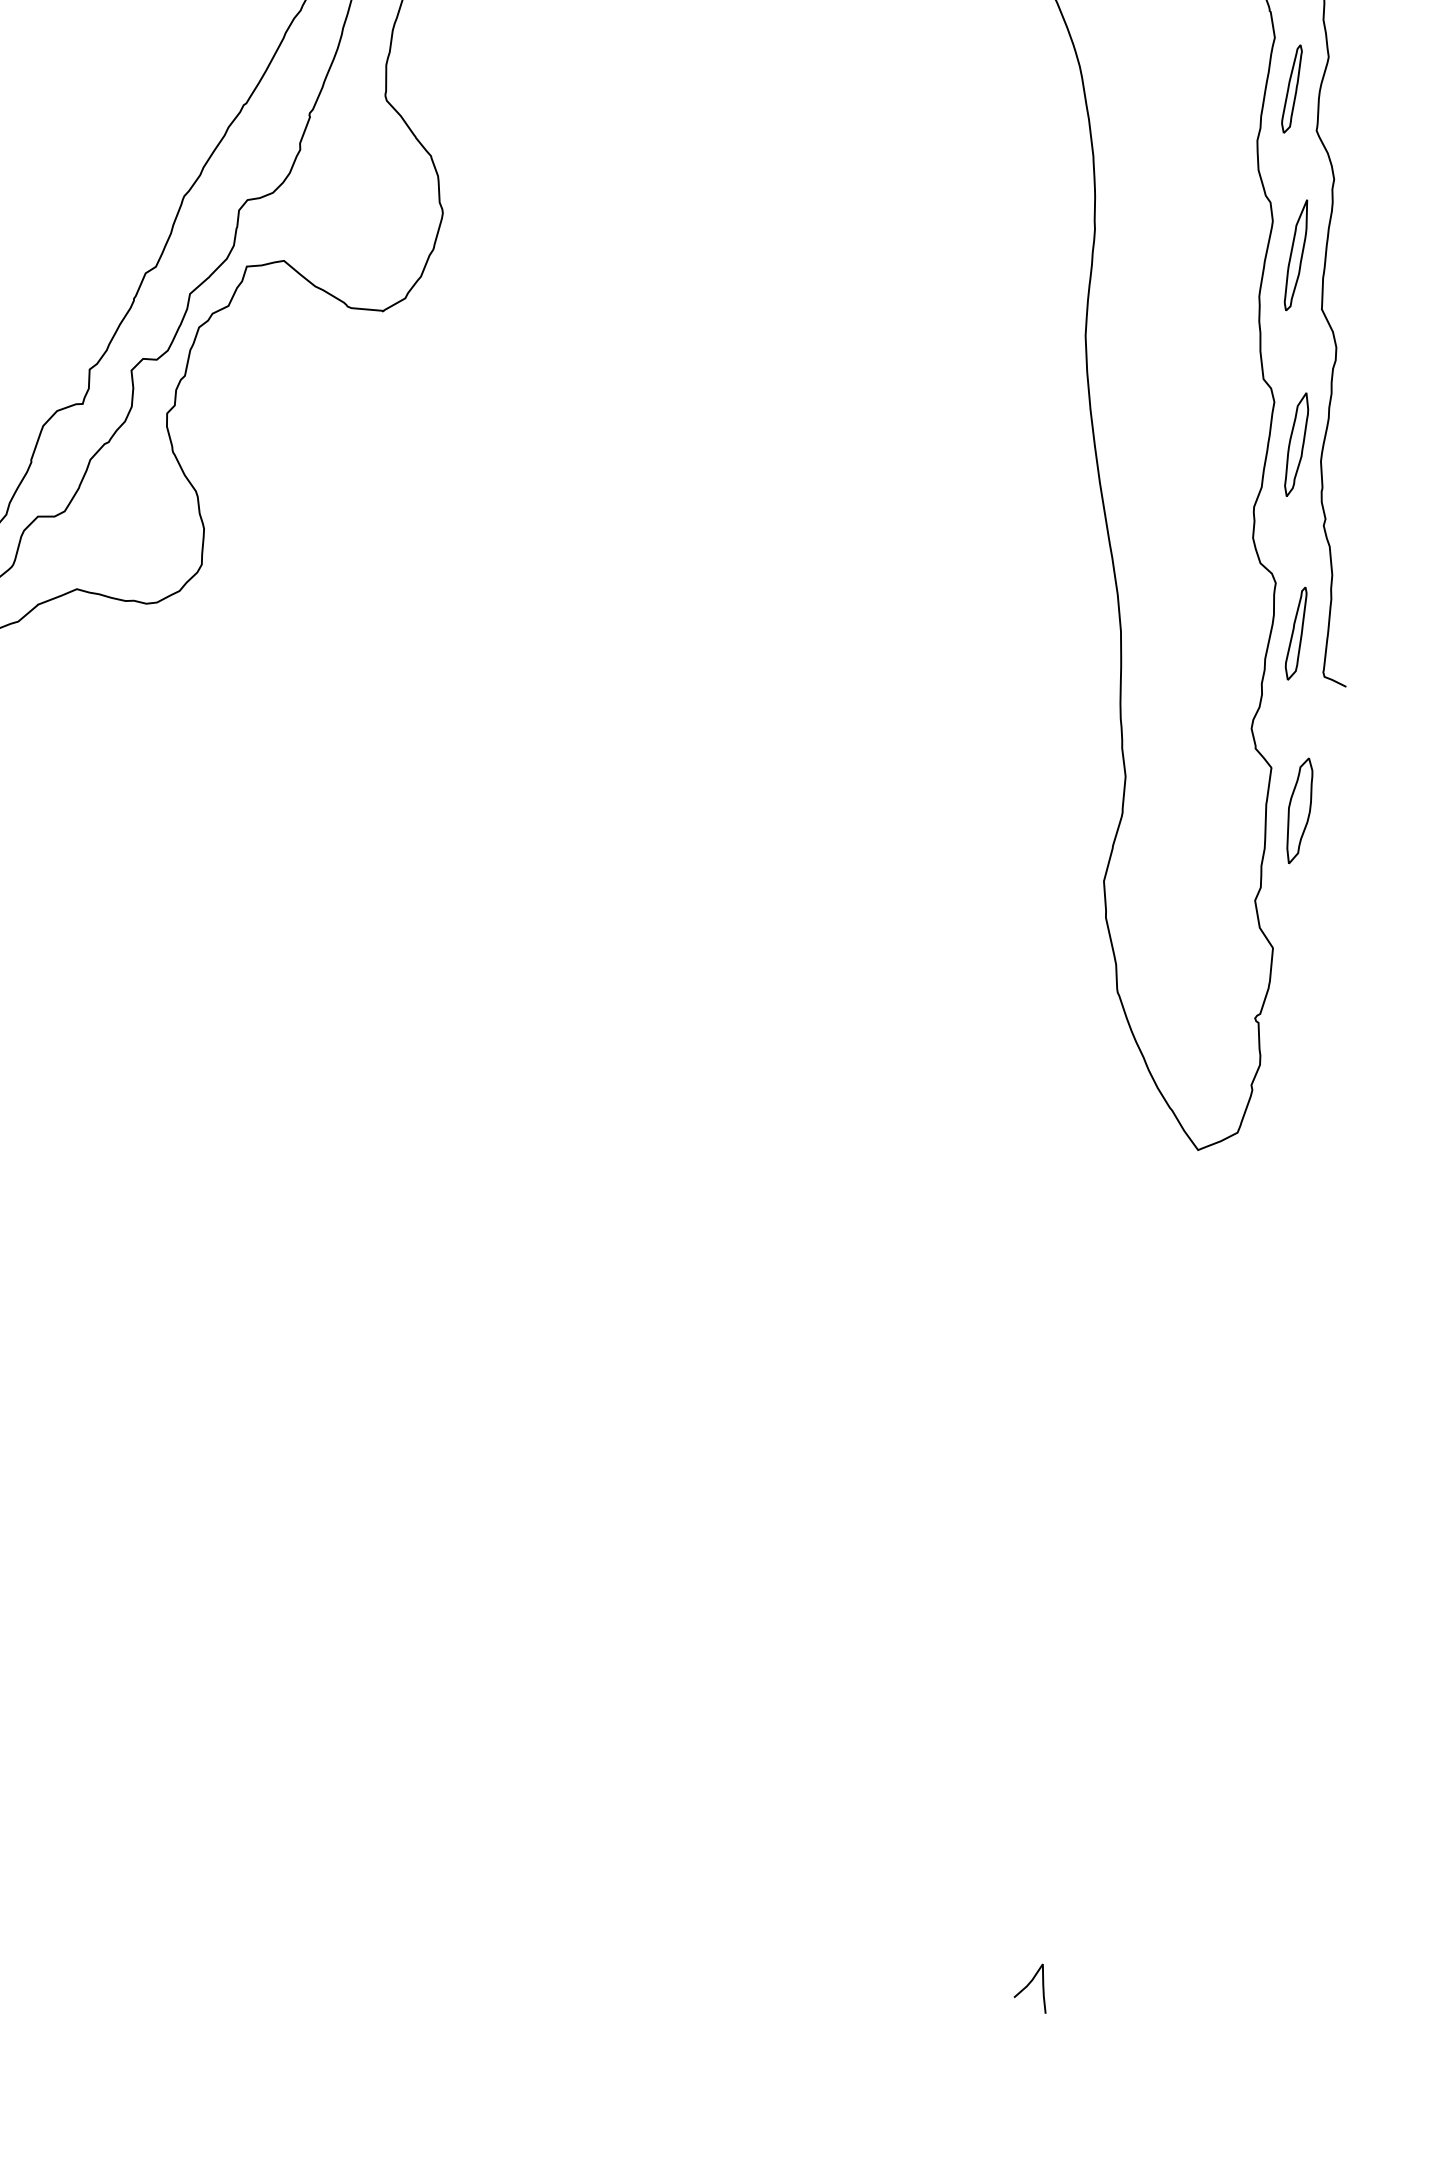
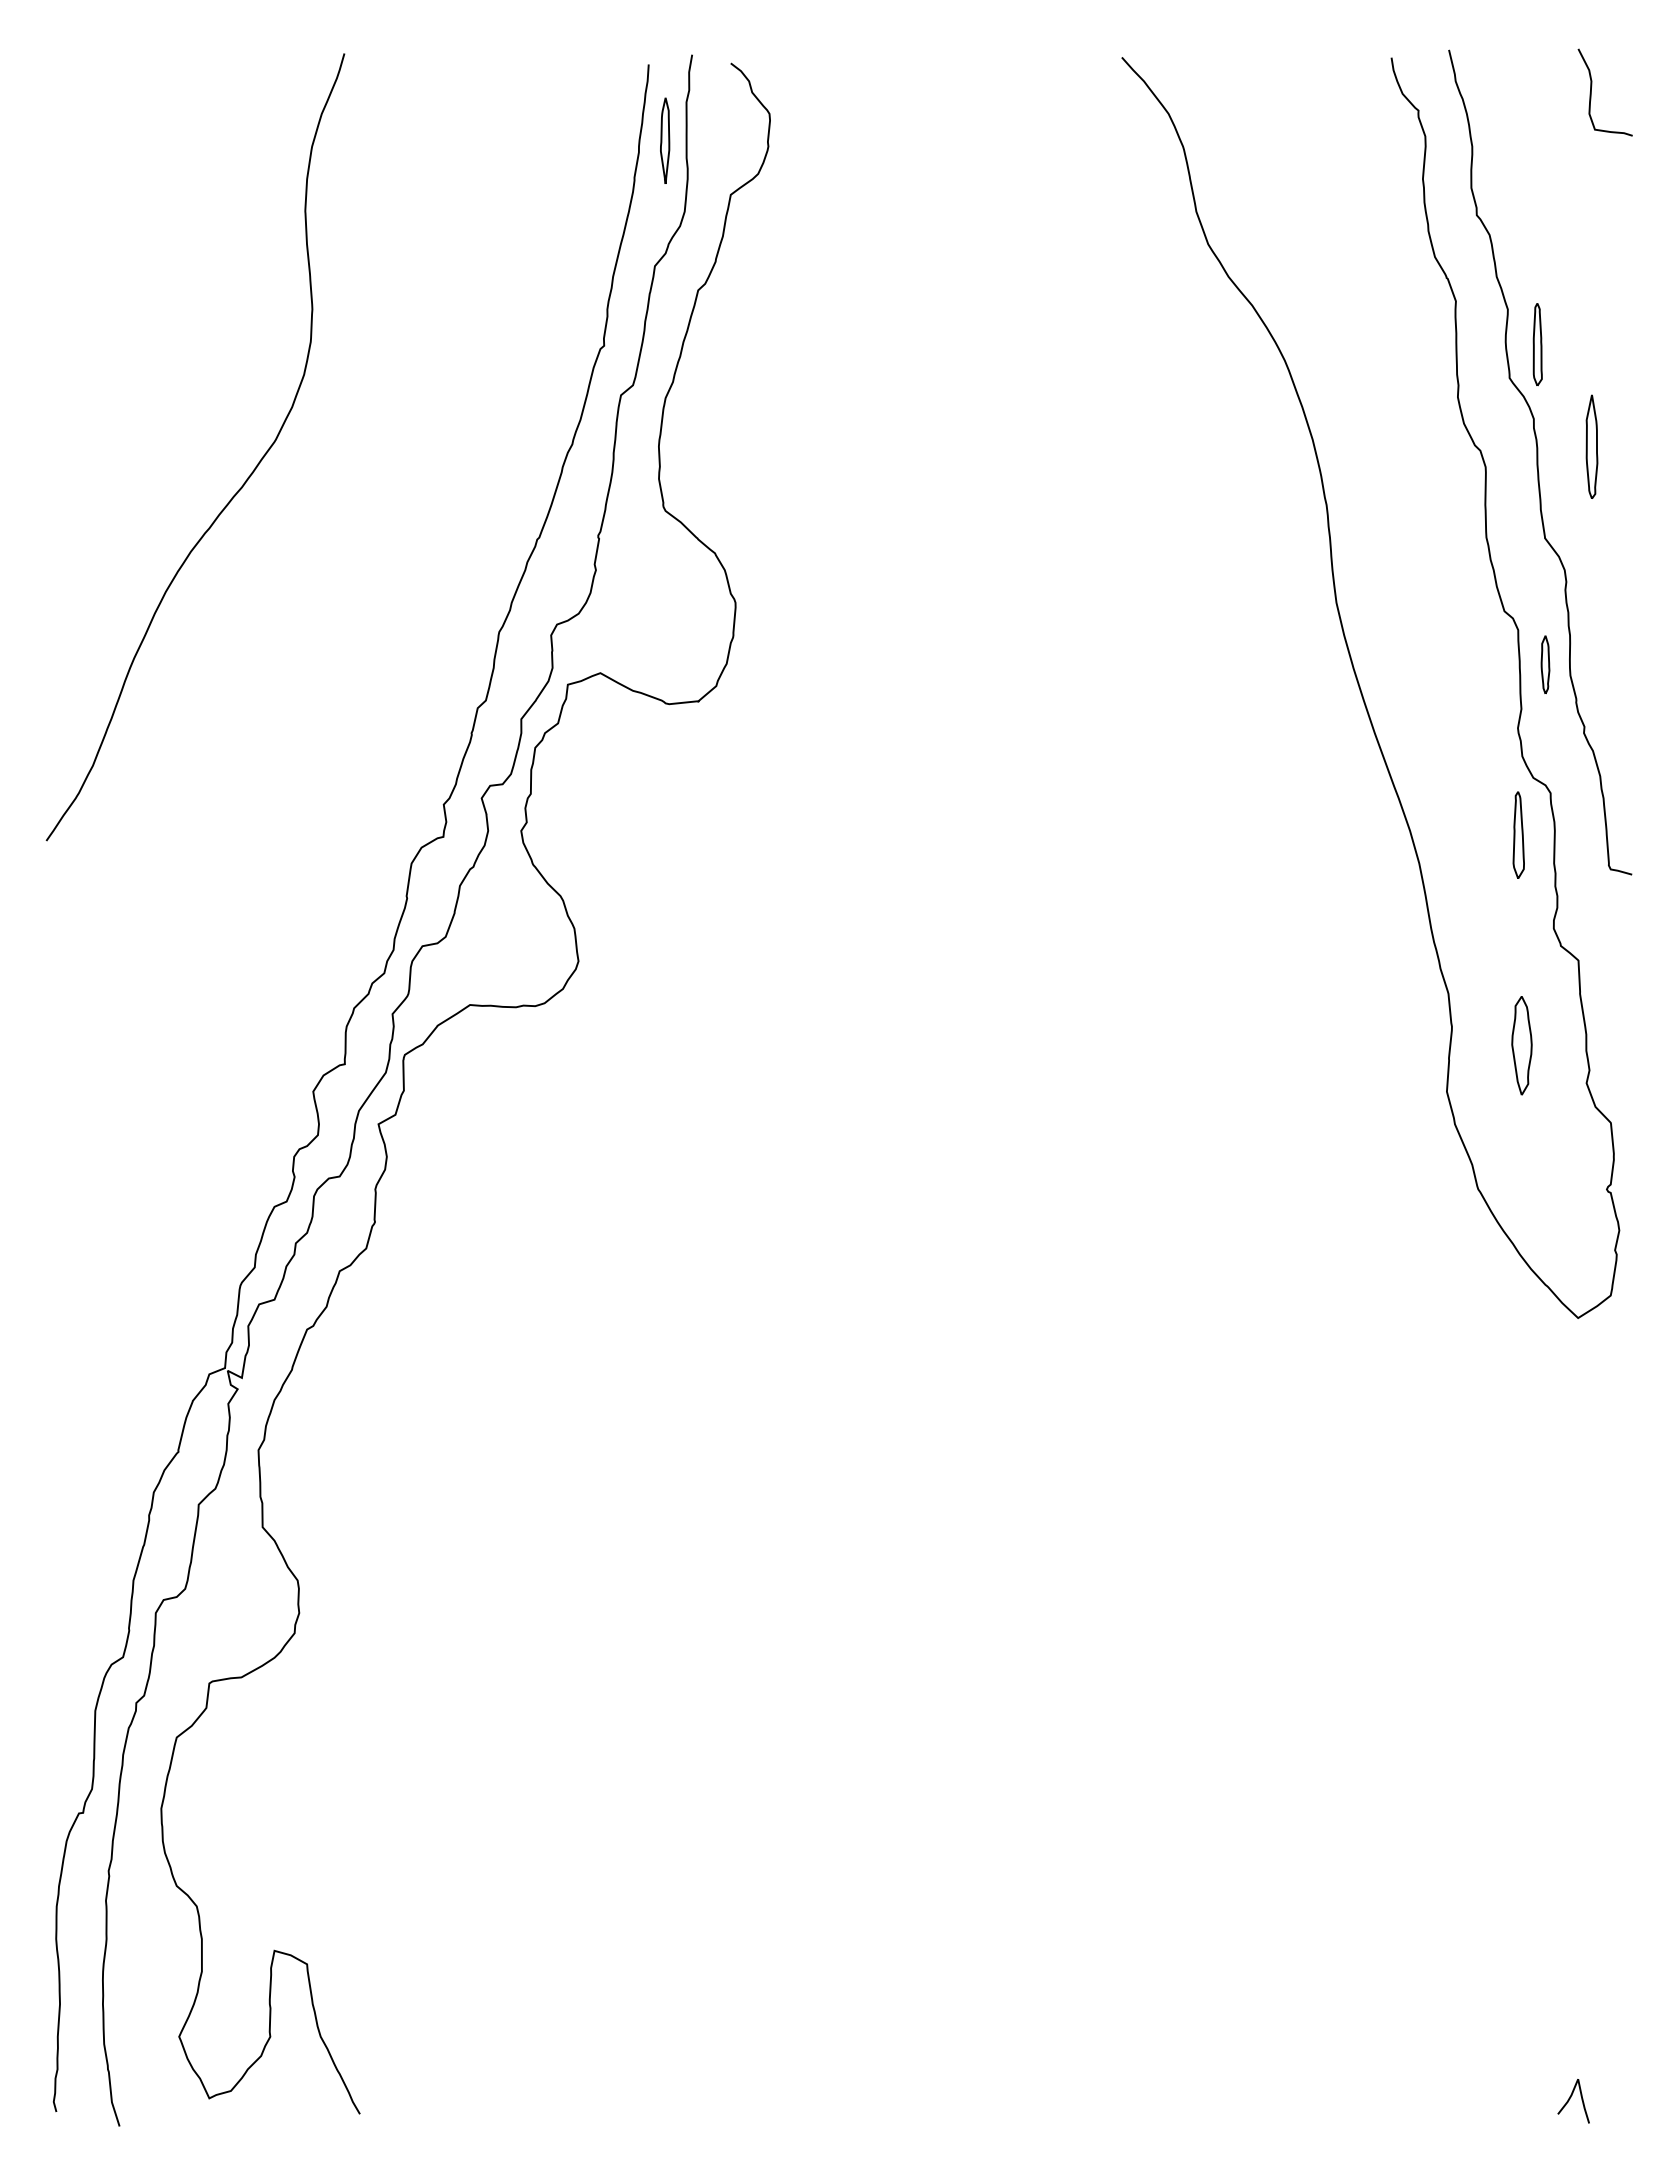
part: (1292, 88) -> (1537, 344), moved
part: (1296, 254) -> (1591, 446), moved
part: (1296, 444) -> (1545, 664), size x0.6
part: (1297, 632) -> (1518, 834), moved
part: (1298, 810) -> (1521, 1045), moved

